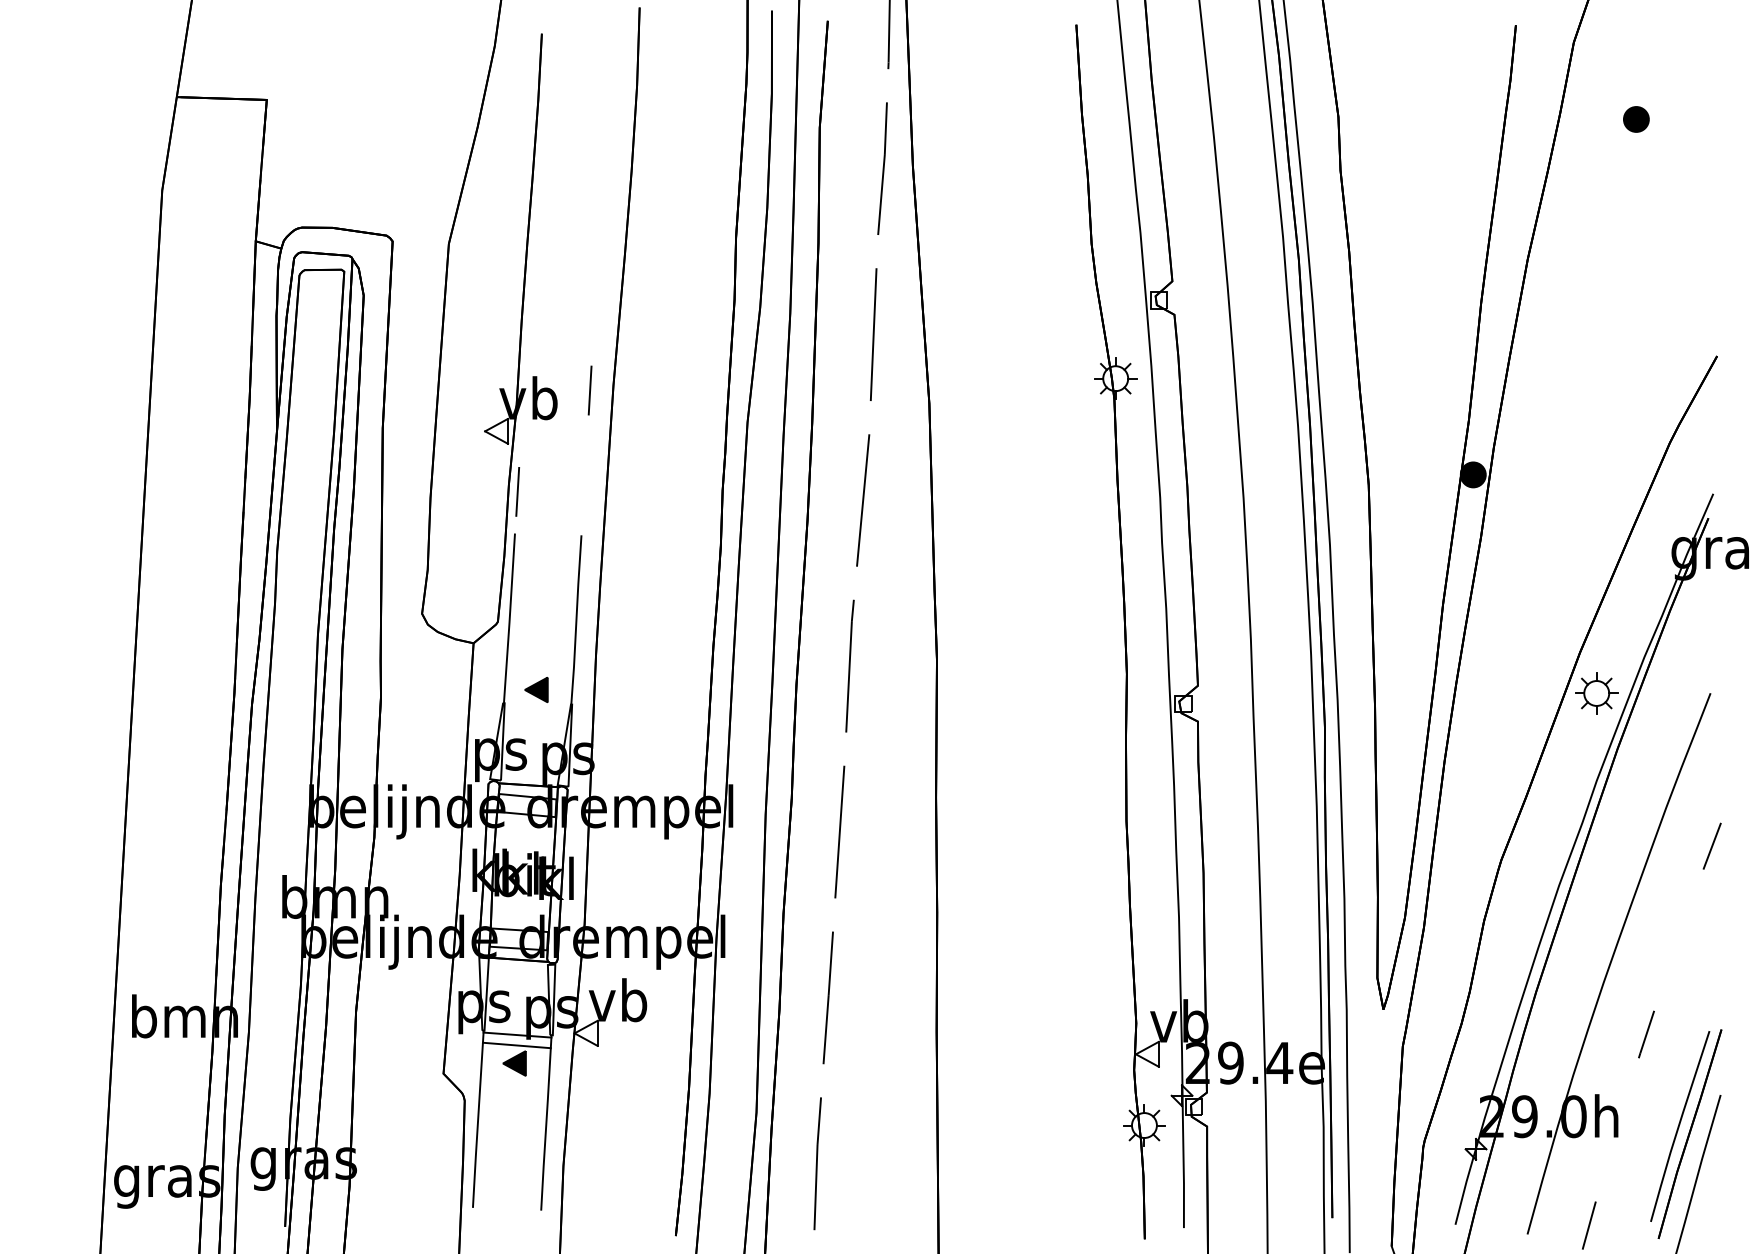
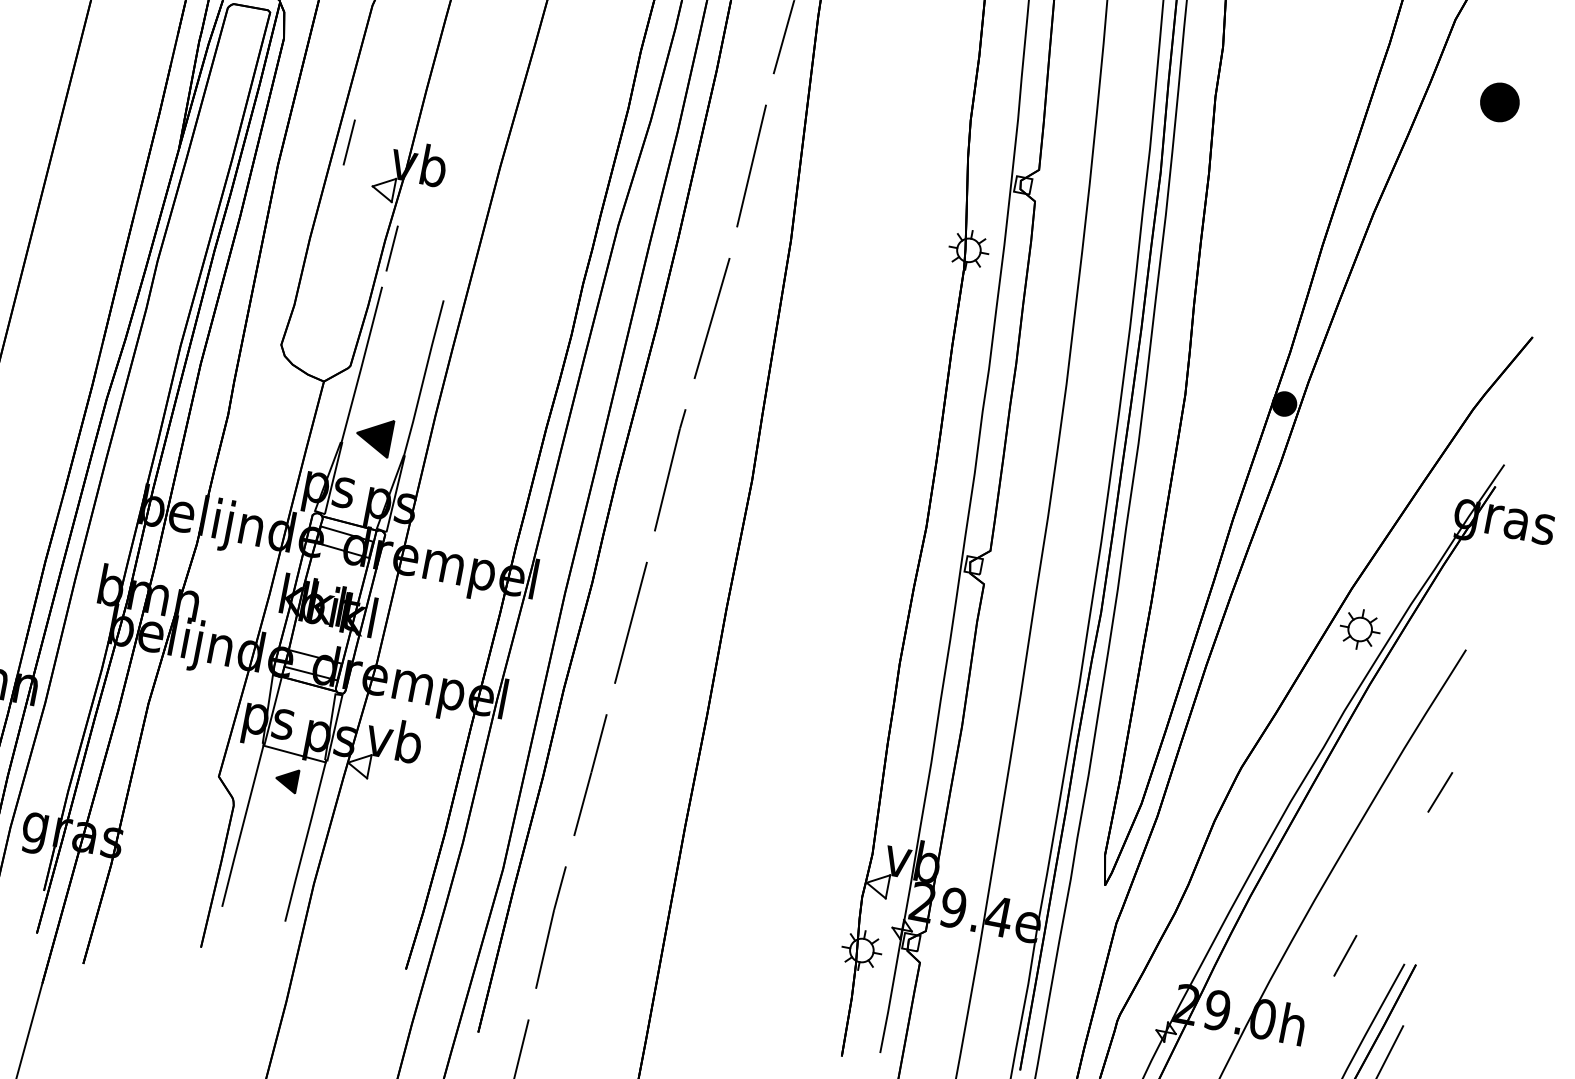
part: (1636, 119) -> (1500, 102), size x1.6
line: (589, 390) -> (348, 142), moved
part: (536, 689) -> (374, 435), size x1.6
line: (516, 1045) -> (291, 763), removed

